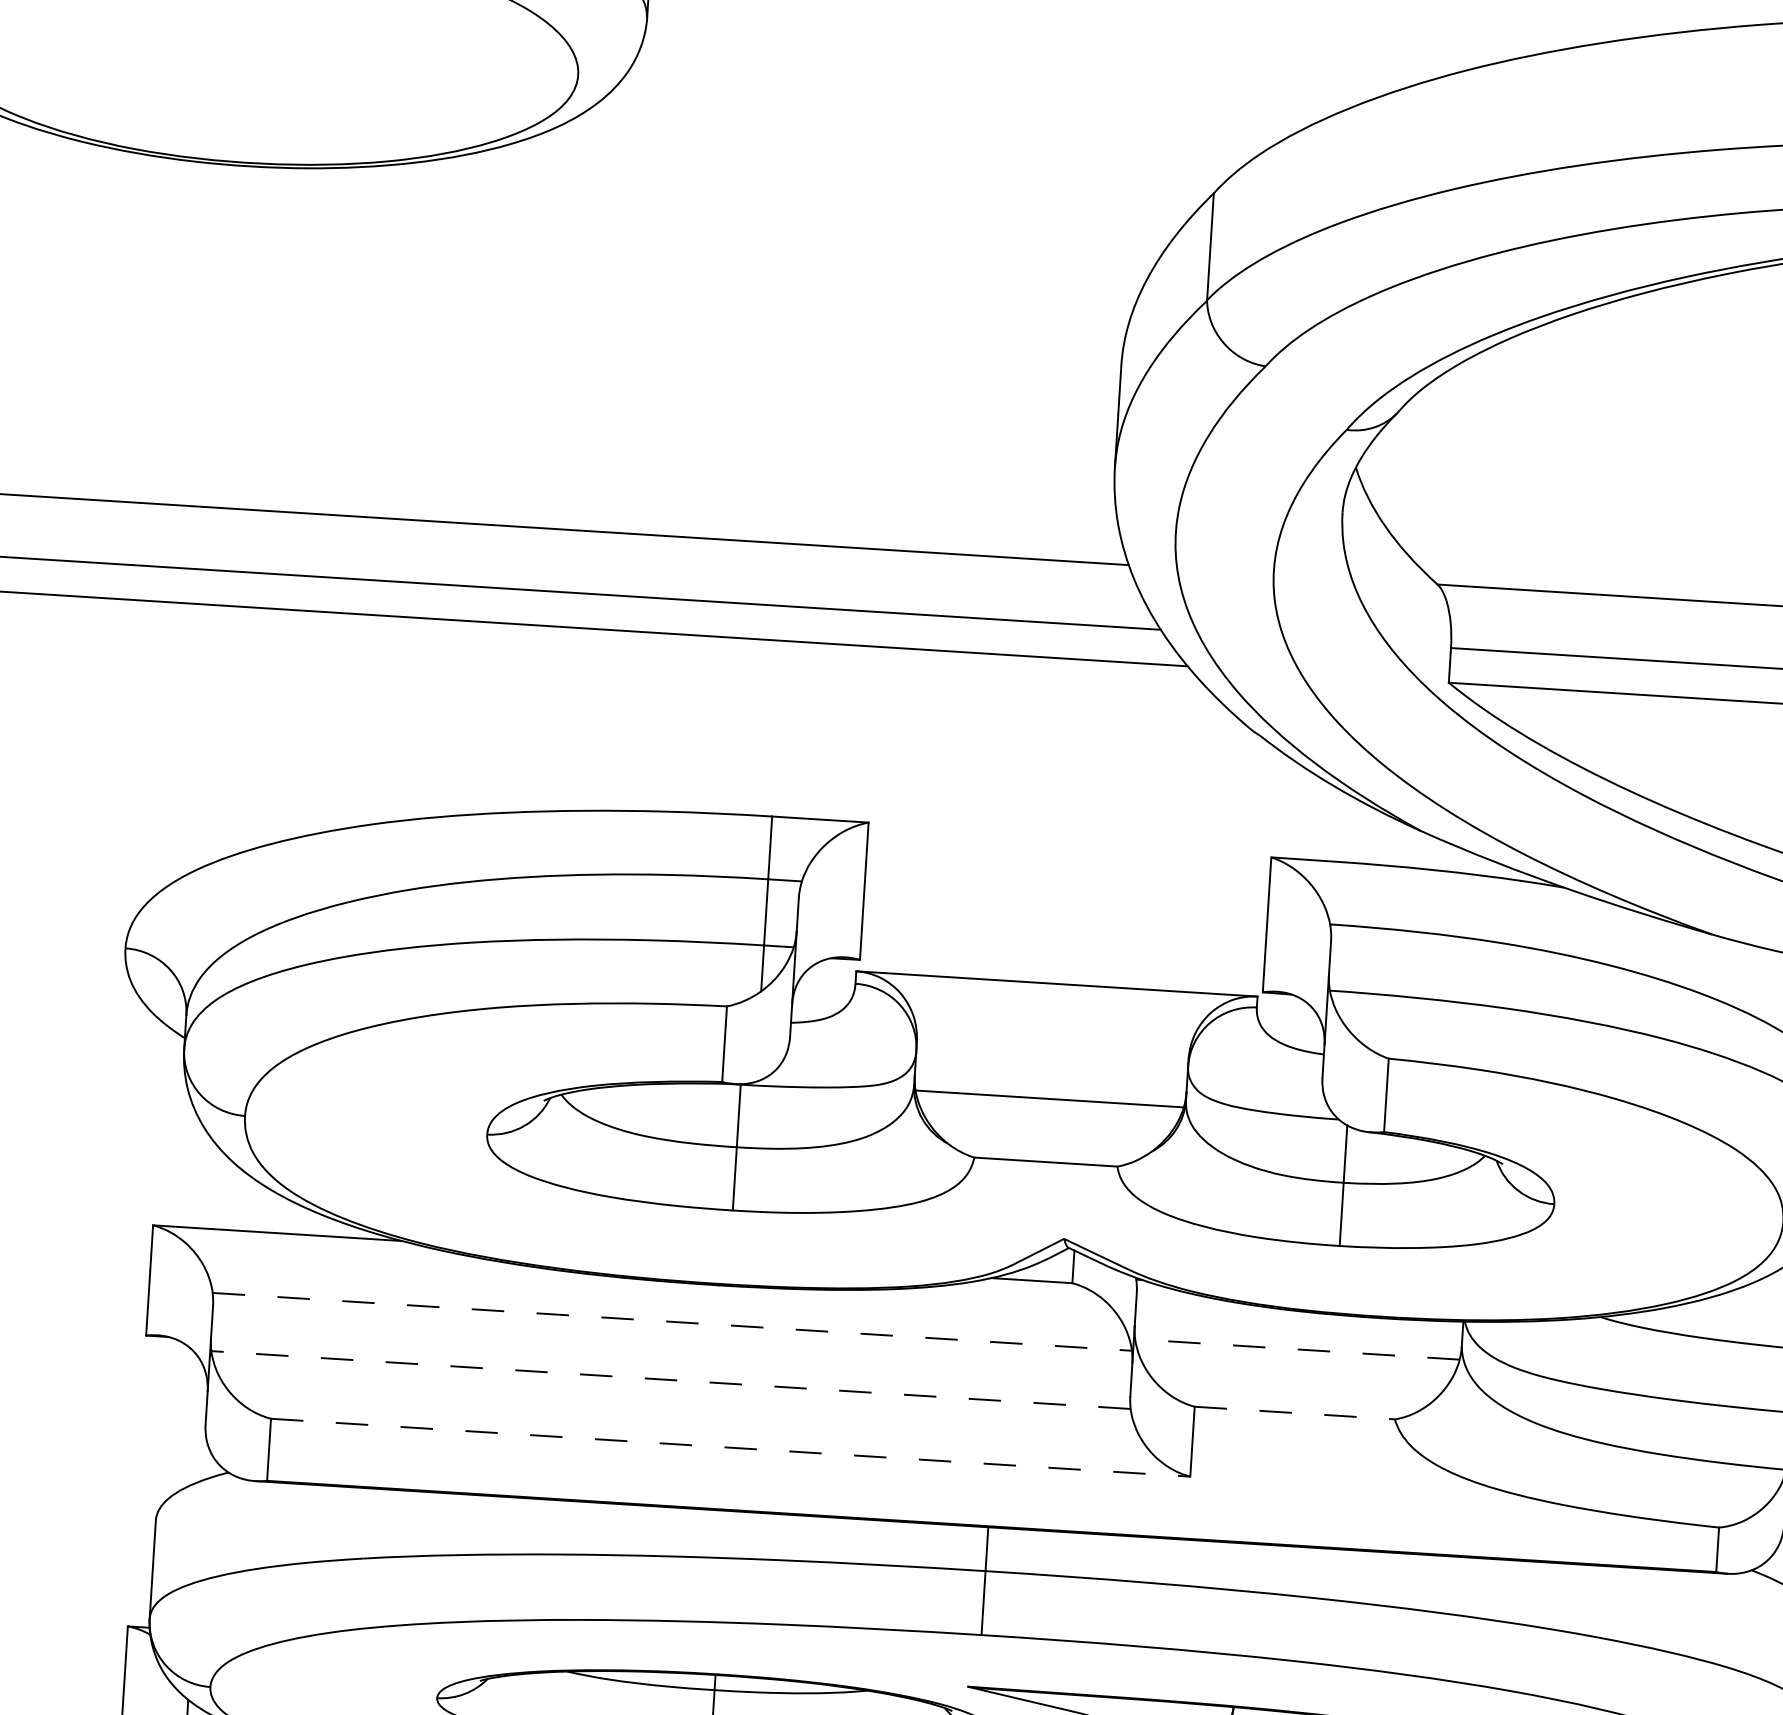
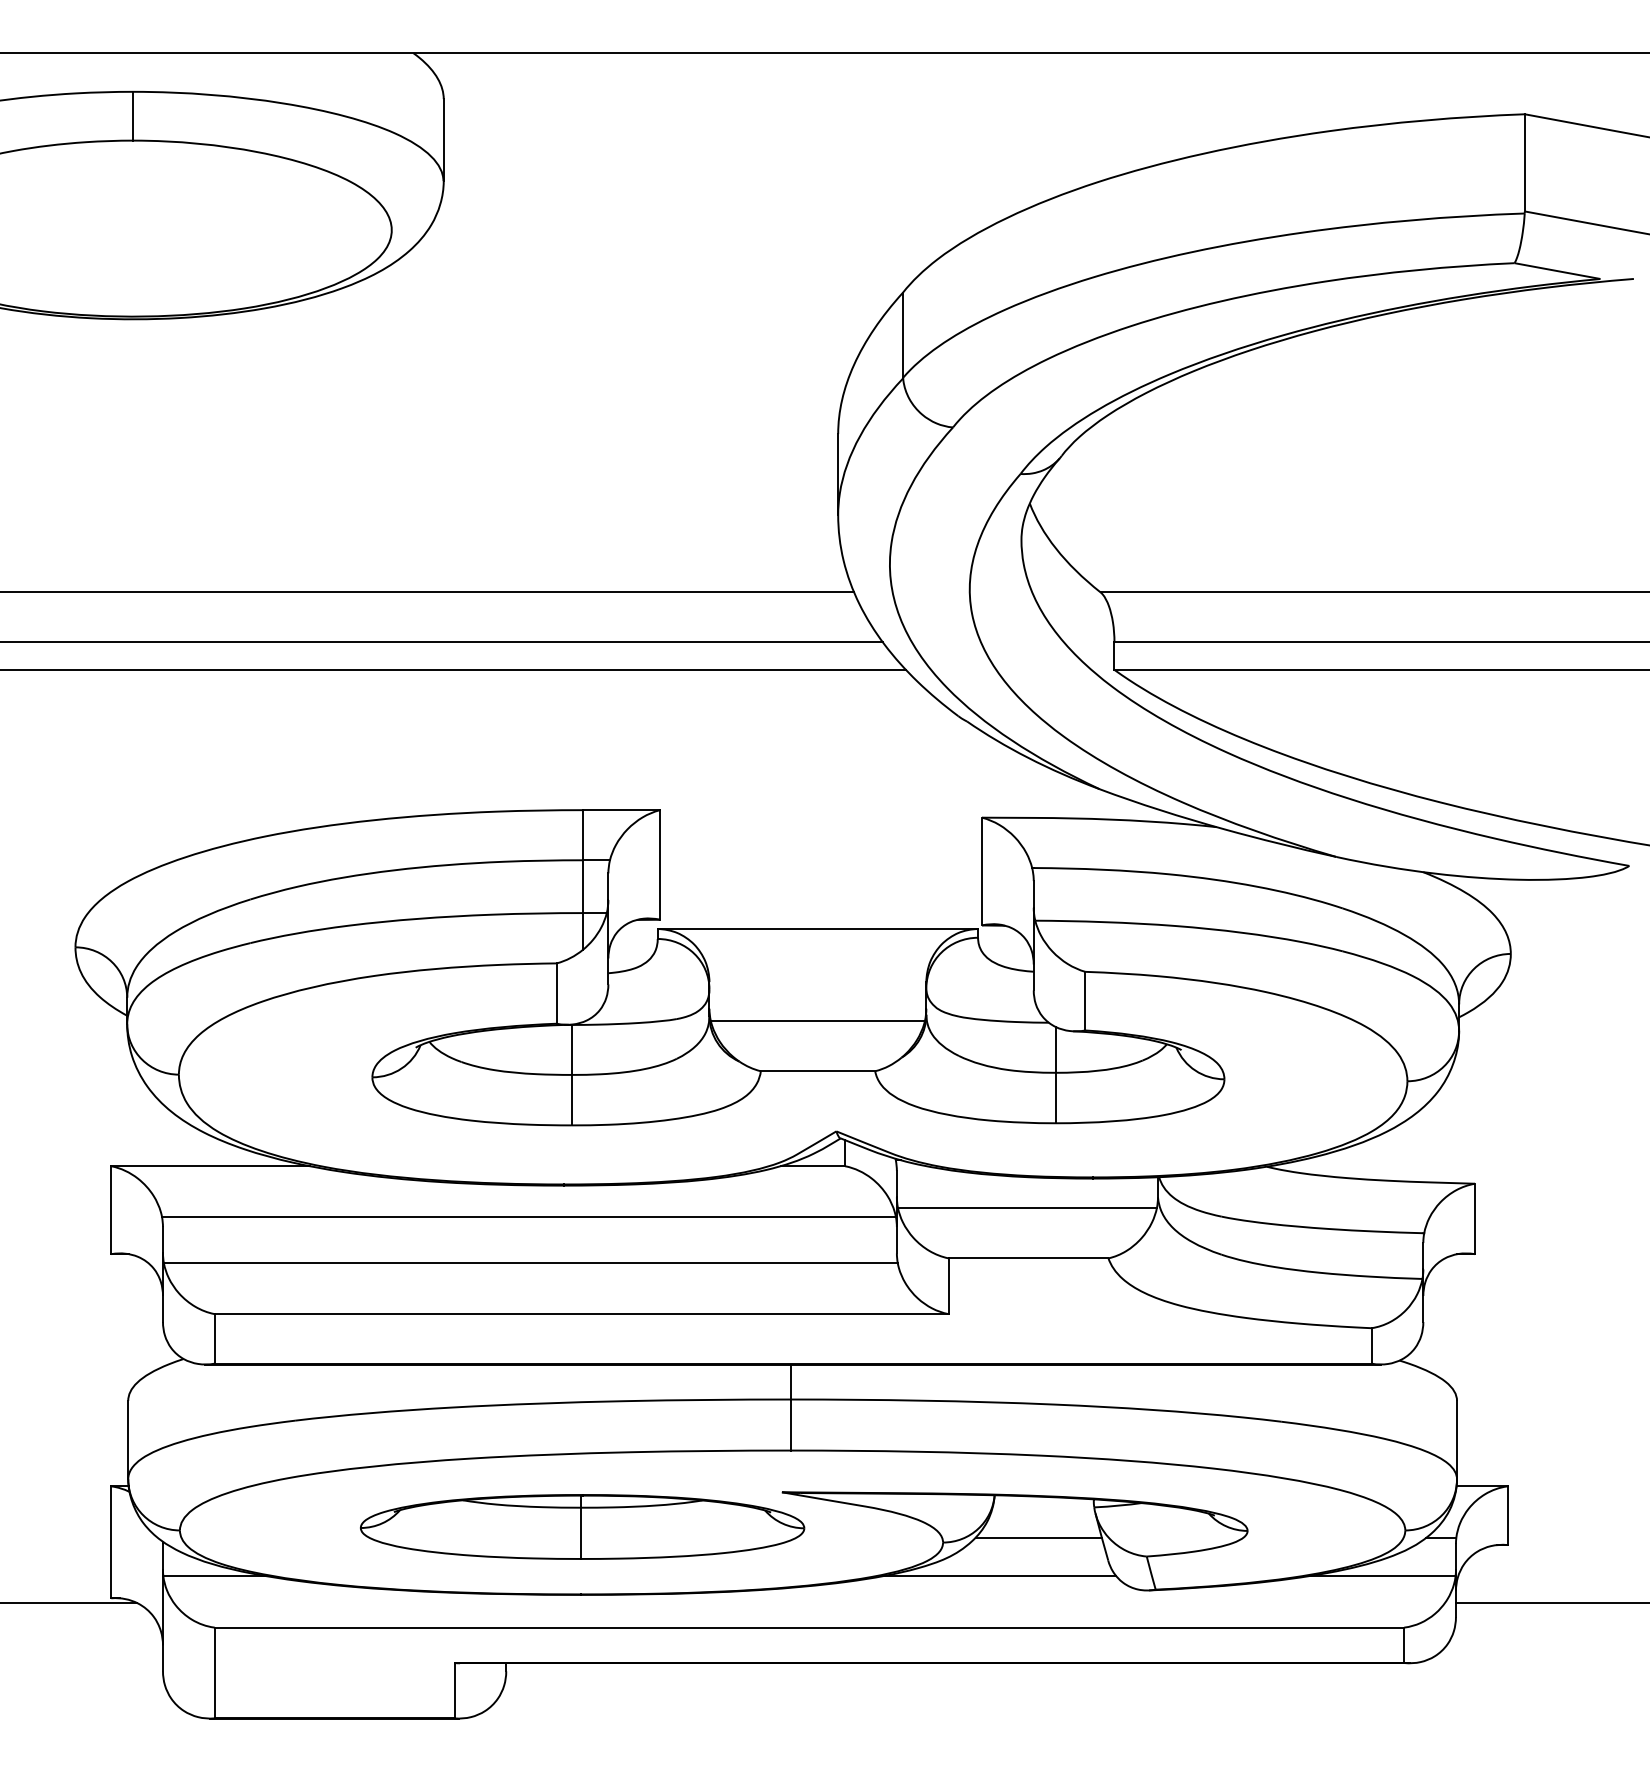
line: (671, 1321) -> (528, 1216), dashed -> solid
line: (1297, 1349) -> (1027, 1207), dashed -> solid
line: (670, 1380) -> (530, 1263), dashed -> solid
line: (1294, 1413) -> (1028, 1258), dashed -> solid
line: (730, 1448) -> (581, 1314), dashed -> solid

